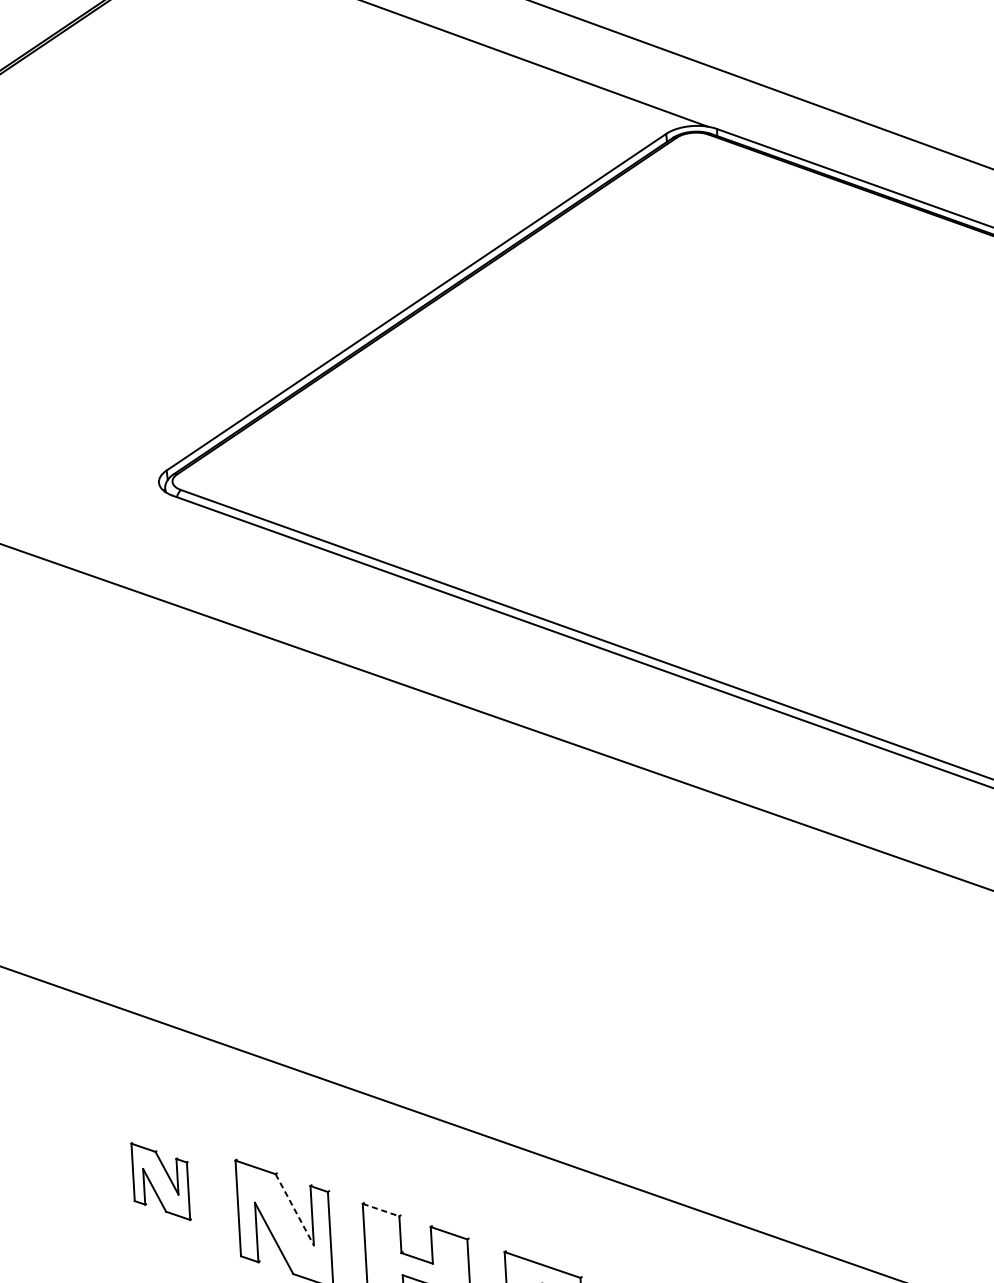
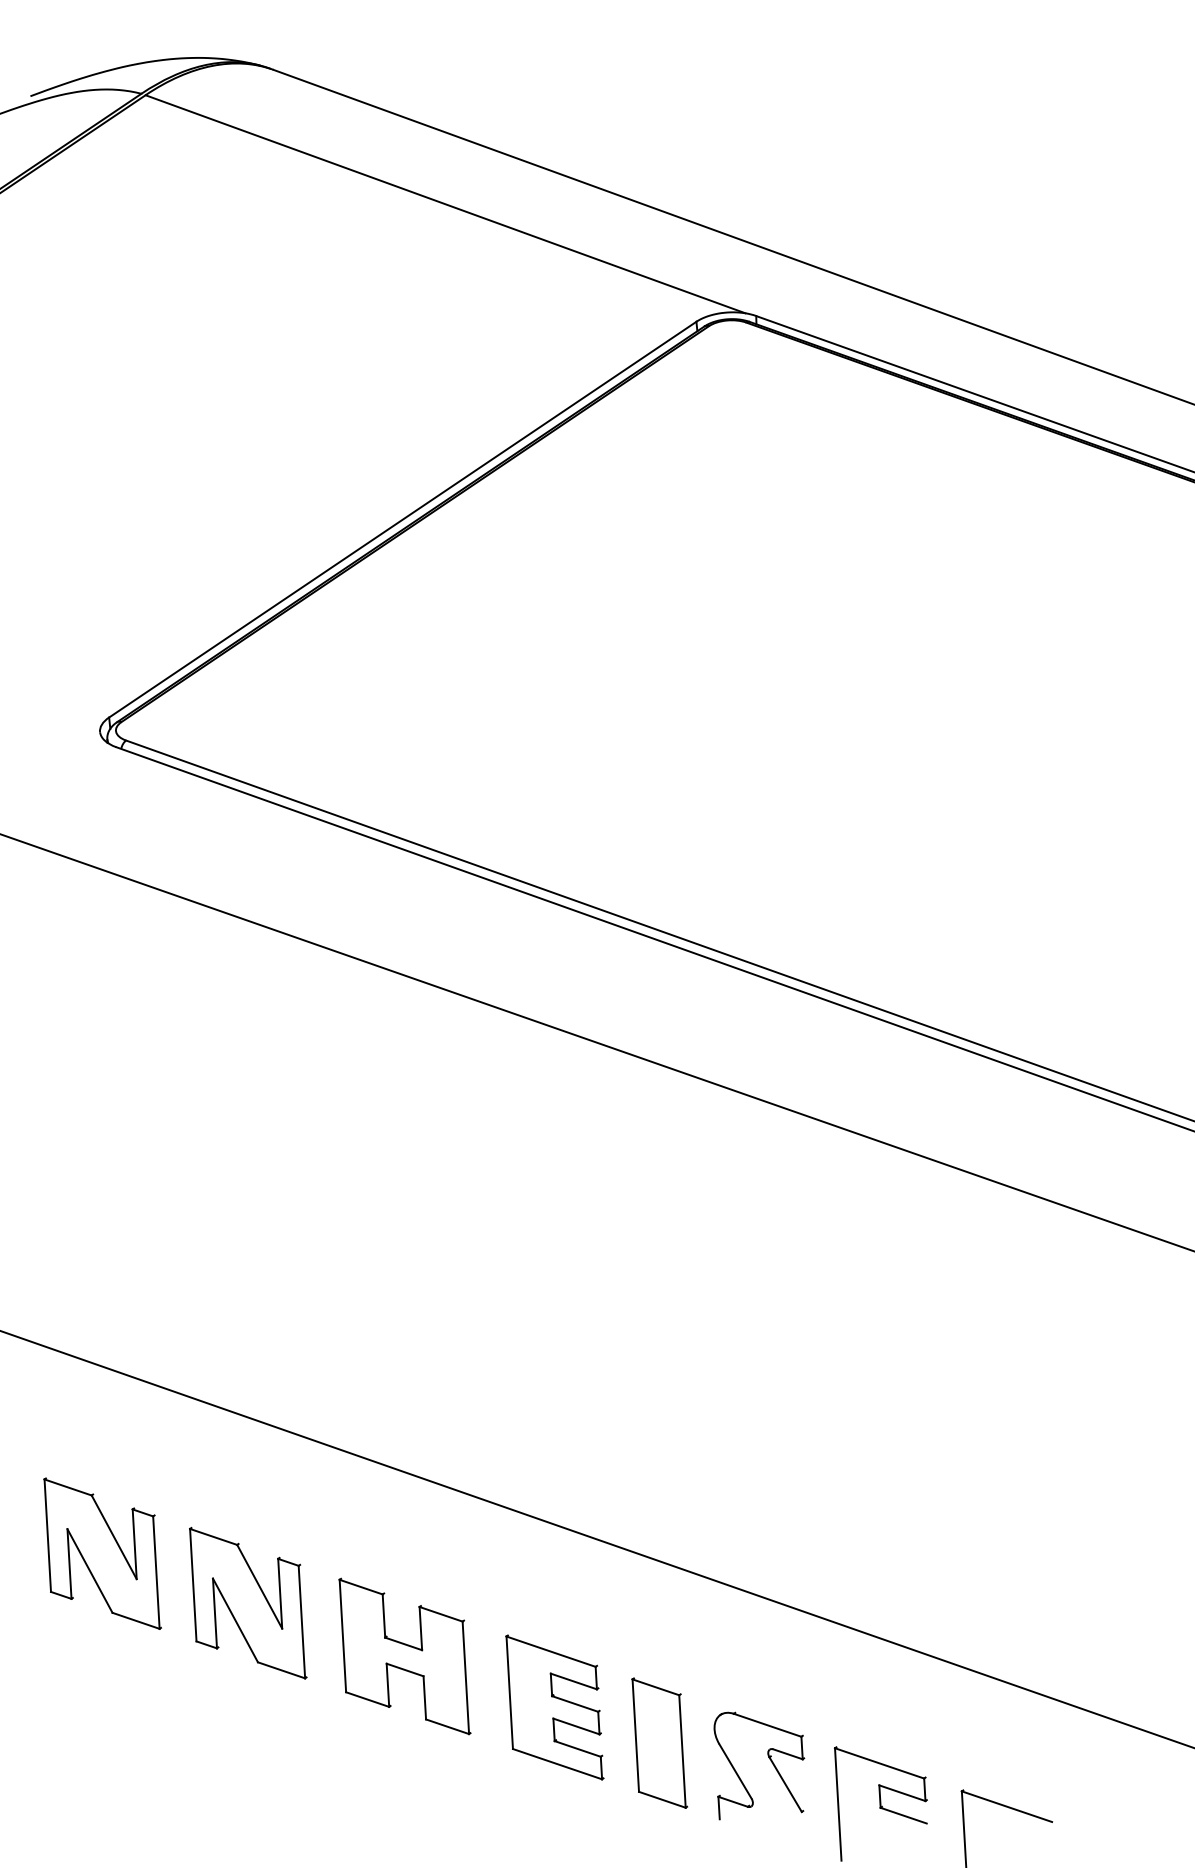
part: (161, 1181) -> (102, 1553), size x1.67
line: (294, 1209) -> (259, 1586), dashed -> solid
line: (381, 1210) -> (361, 1587), dashed -> solid

